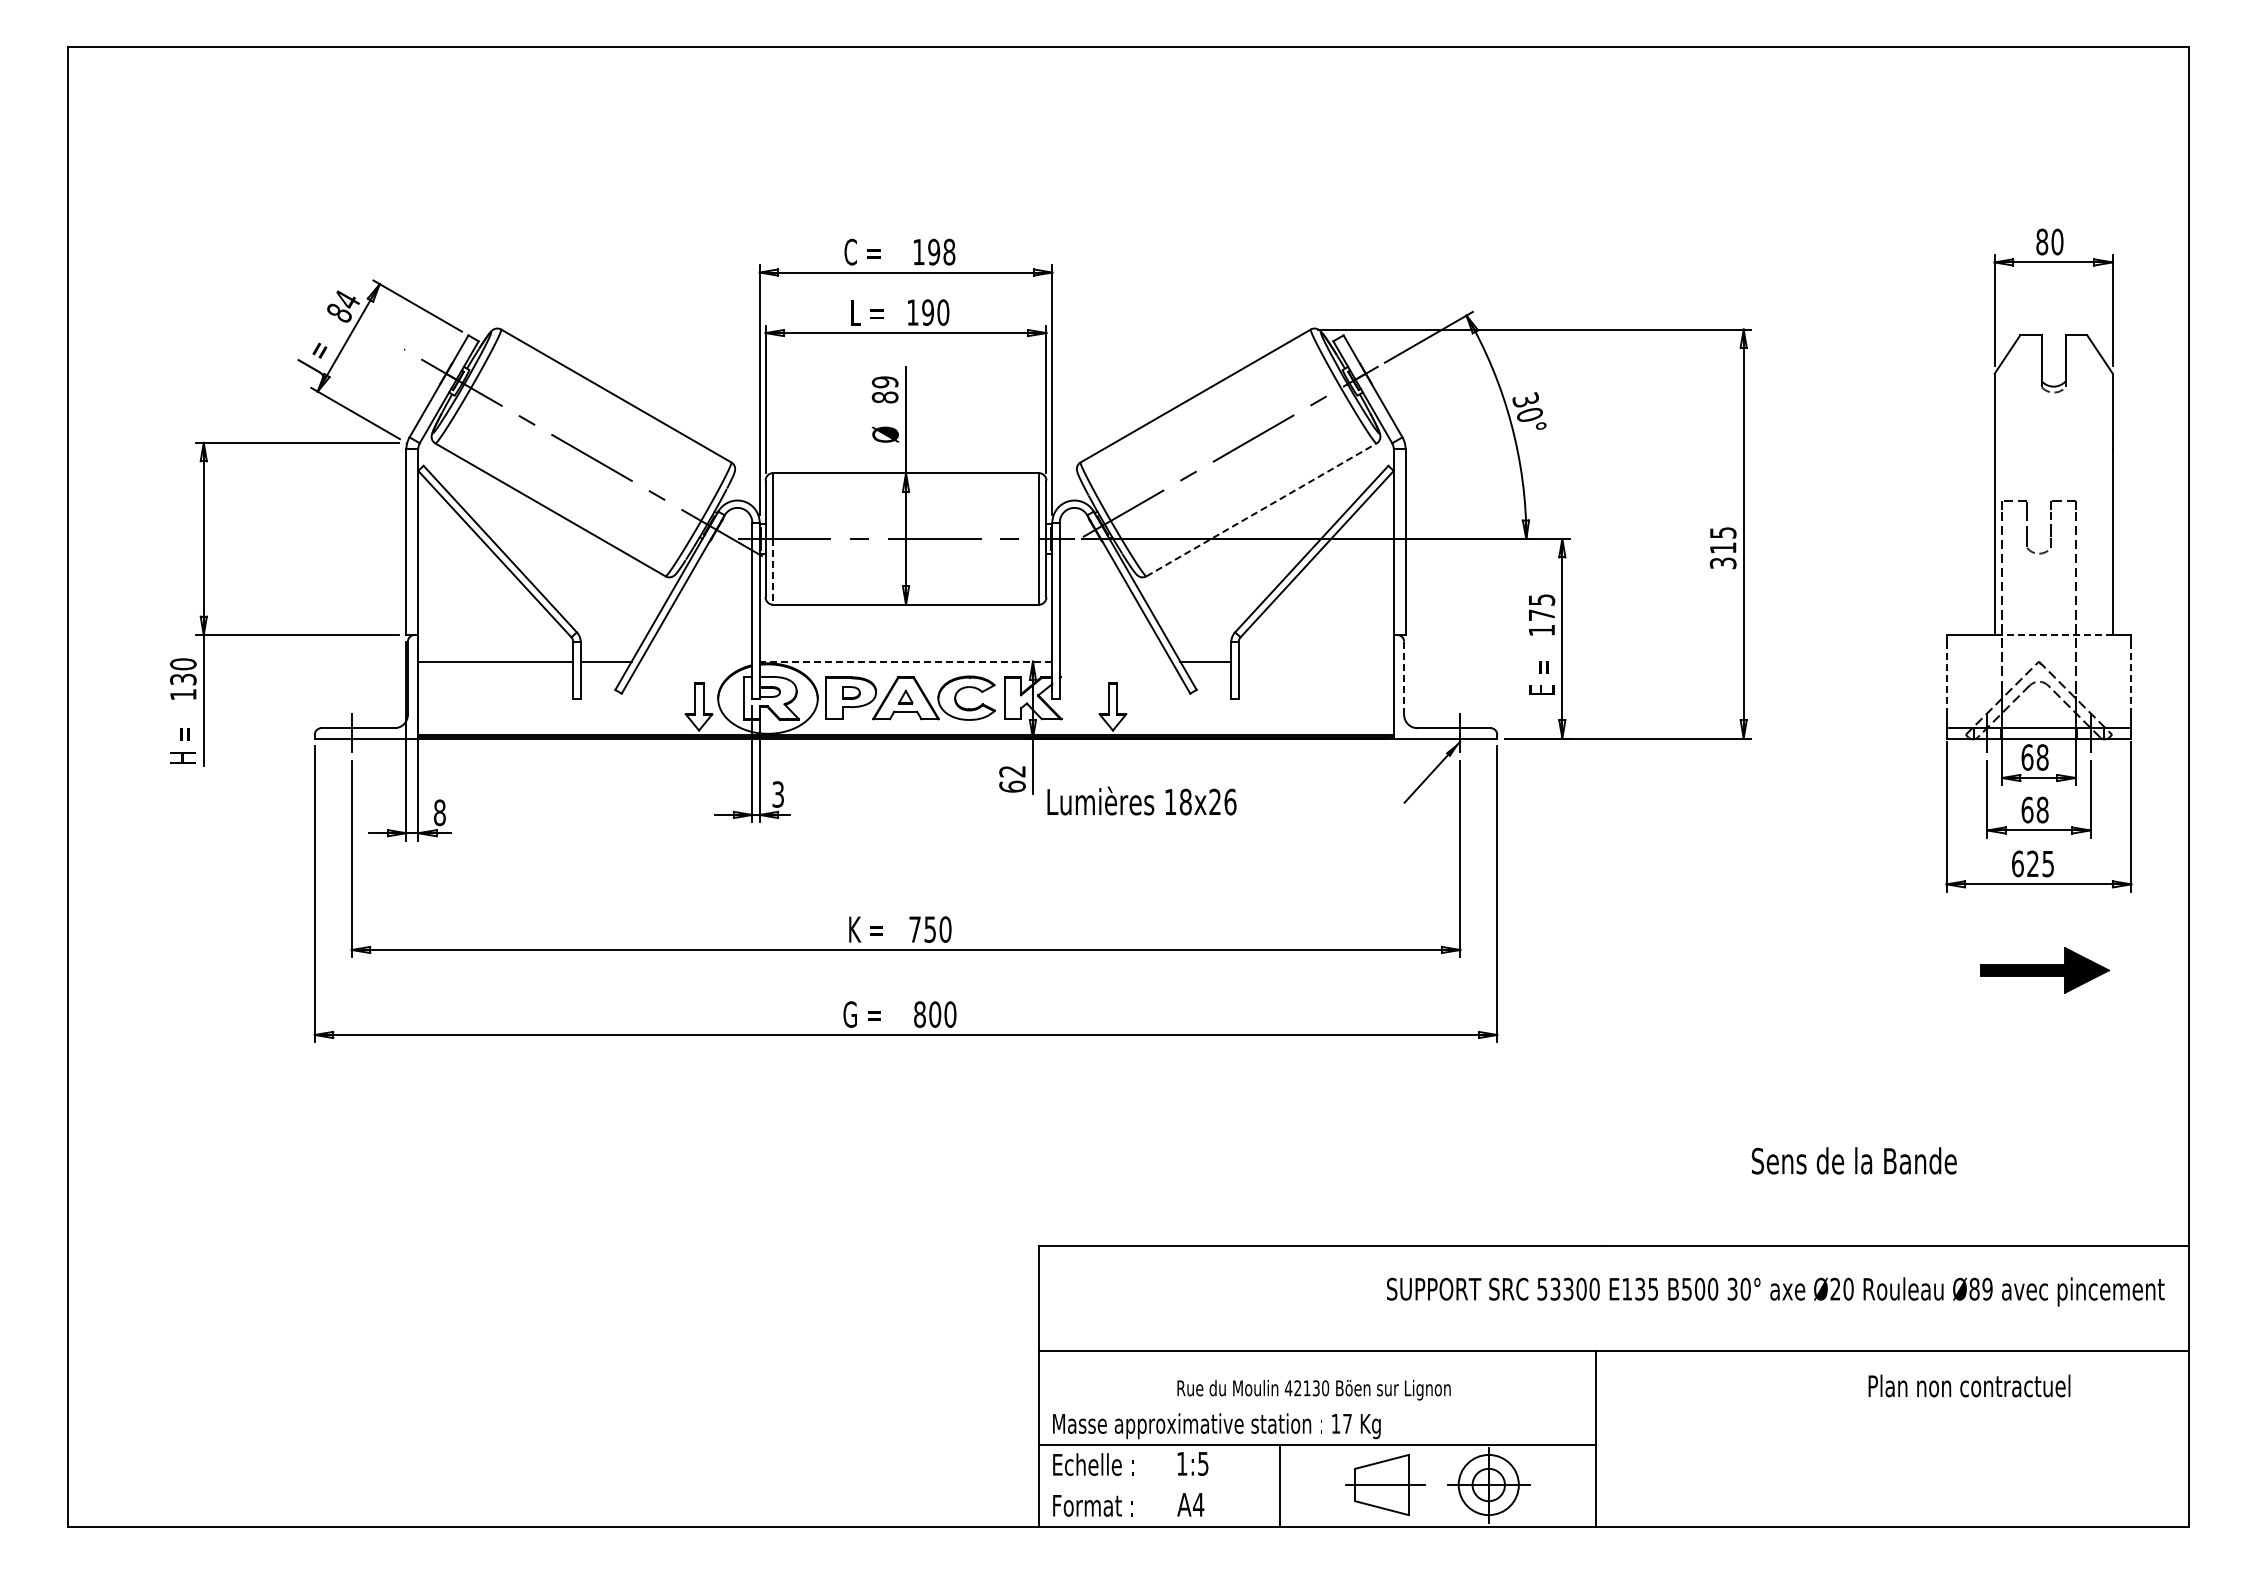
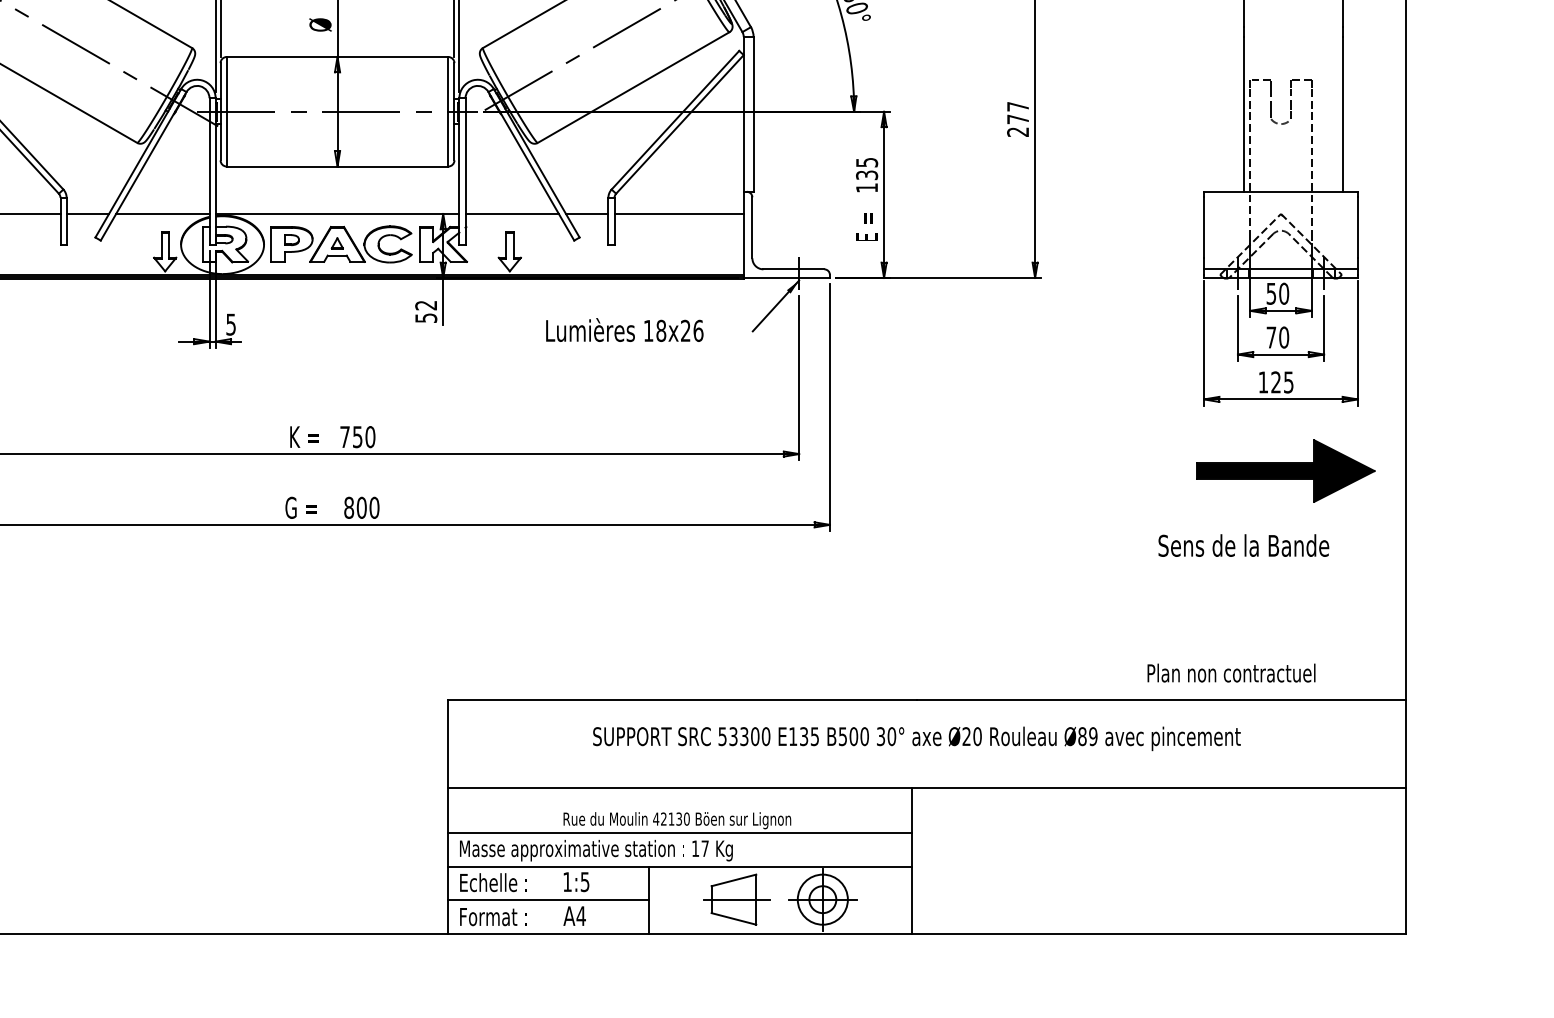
line: (1261, 509) -> (633, 87), dashed -> solid
text: (1723, 548) -> (1018, 119), 315 -> 277
line: (772, 571) -> (226, 138), dashed -> solid
text: (1541, 614) -> (866, 174), 175 -> 135
line: (2053, 635) -> (1293, 192), dashed -> solid
line: (696, 661) -> (163, 213), added
line: (905, 661) -> (337, 213), dashed -> solid
line: (1115, 661) -> (511, 213), added
line: (1315, 661) -> (678, 213), added
line: (1404, 678) -> (752, 227), dashed -> solid
line: (1946, 678) -> (1204, 227), dashed -> solid
line: (2131, 678) -> (1358, 227), dashed -> solid
text: (2034, 757) -> (1277, 293), 68 -> 50
text: (1012, 786) -> (426, 317), 62 -> 52
text: (778, 794) -> (231, 324), 3 -> 5
text: (1141, 800) -> (624, 329), moved
text: (2034, 809) -> (1277, 337), 68 -> 70
text: (2017, 863) -> (1263, 382), 625 -> 125
part: (2044, 970) -> (1285, 471), size x1.67
text: (1853, 1160) -> (1243, 545), moved
text: (1775, 1291) -> (916, 738), moved
text: (1969, 1385) -> (1231, 672), moved
line: (1317, 1404) -> (680, 832), added
line: (1159, 1485) -> (548, 900), added

